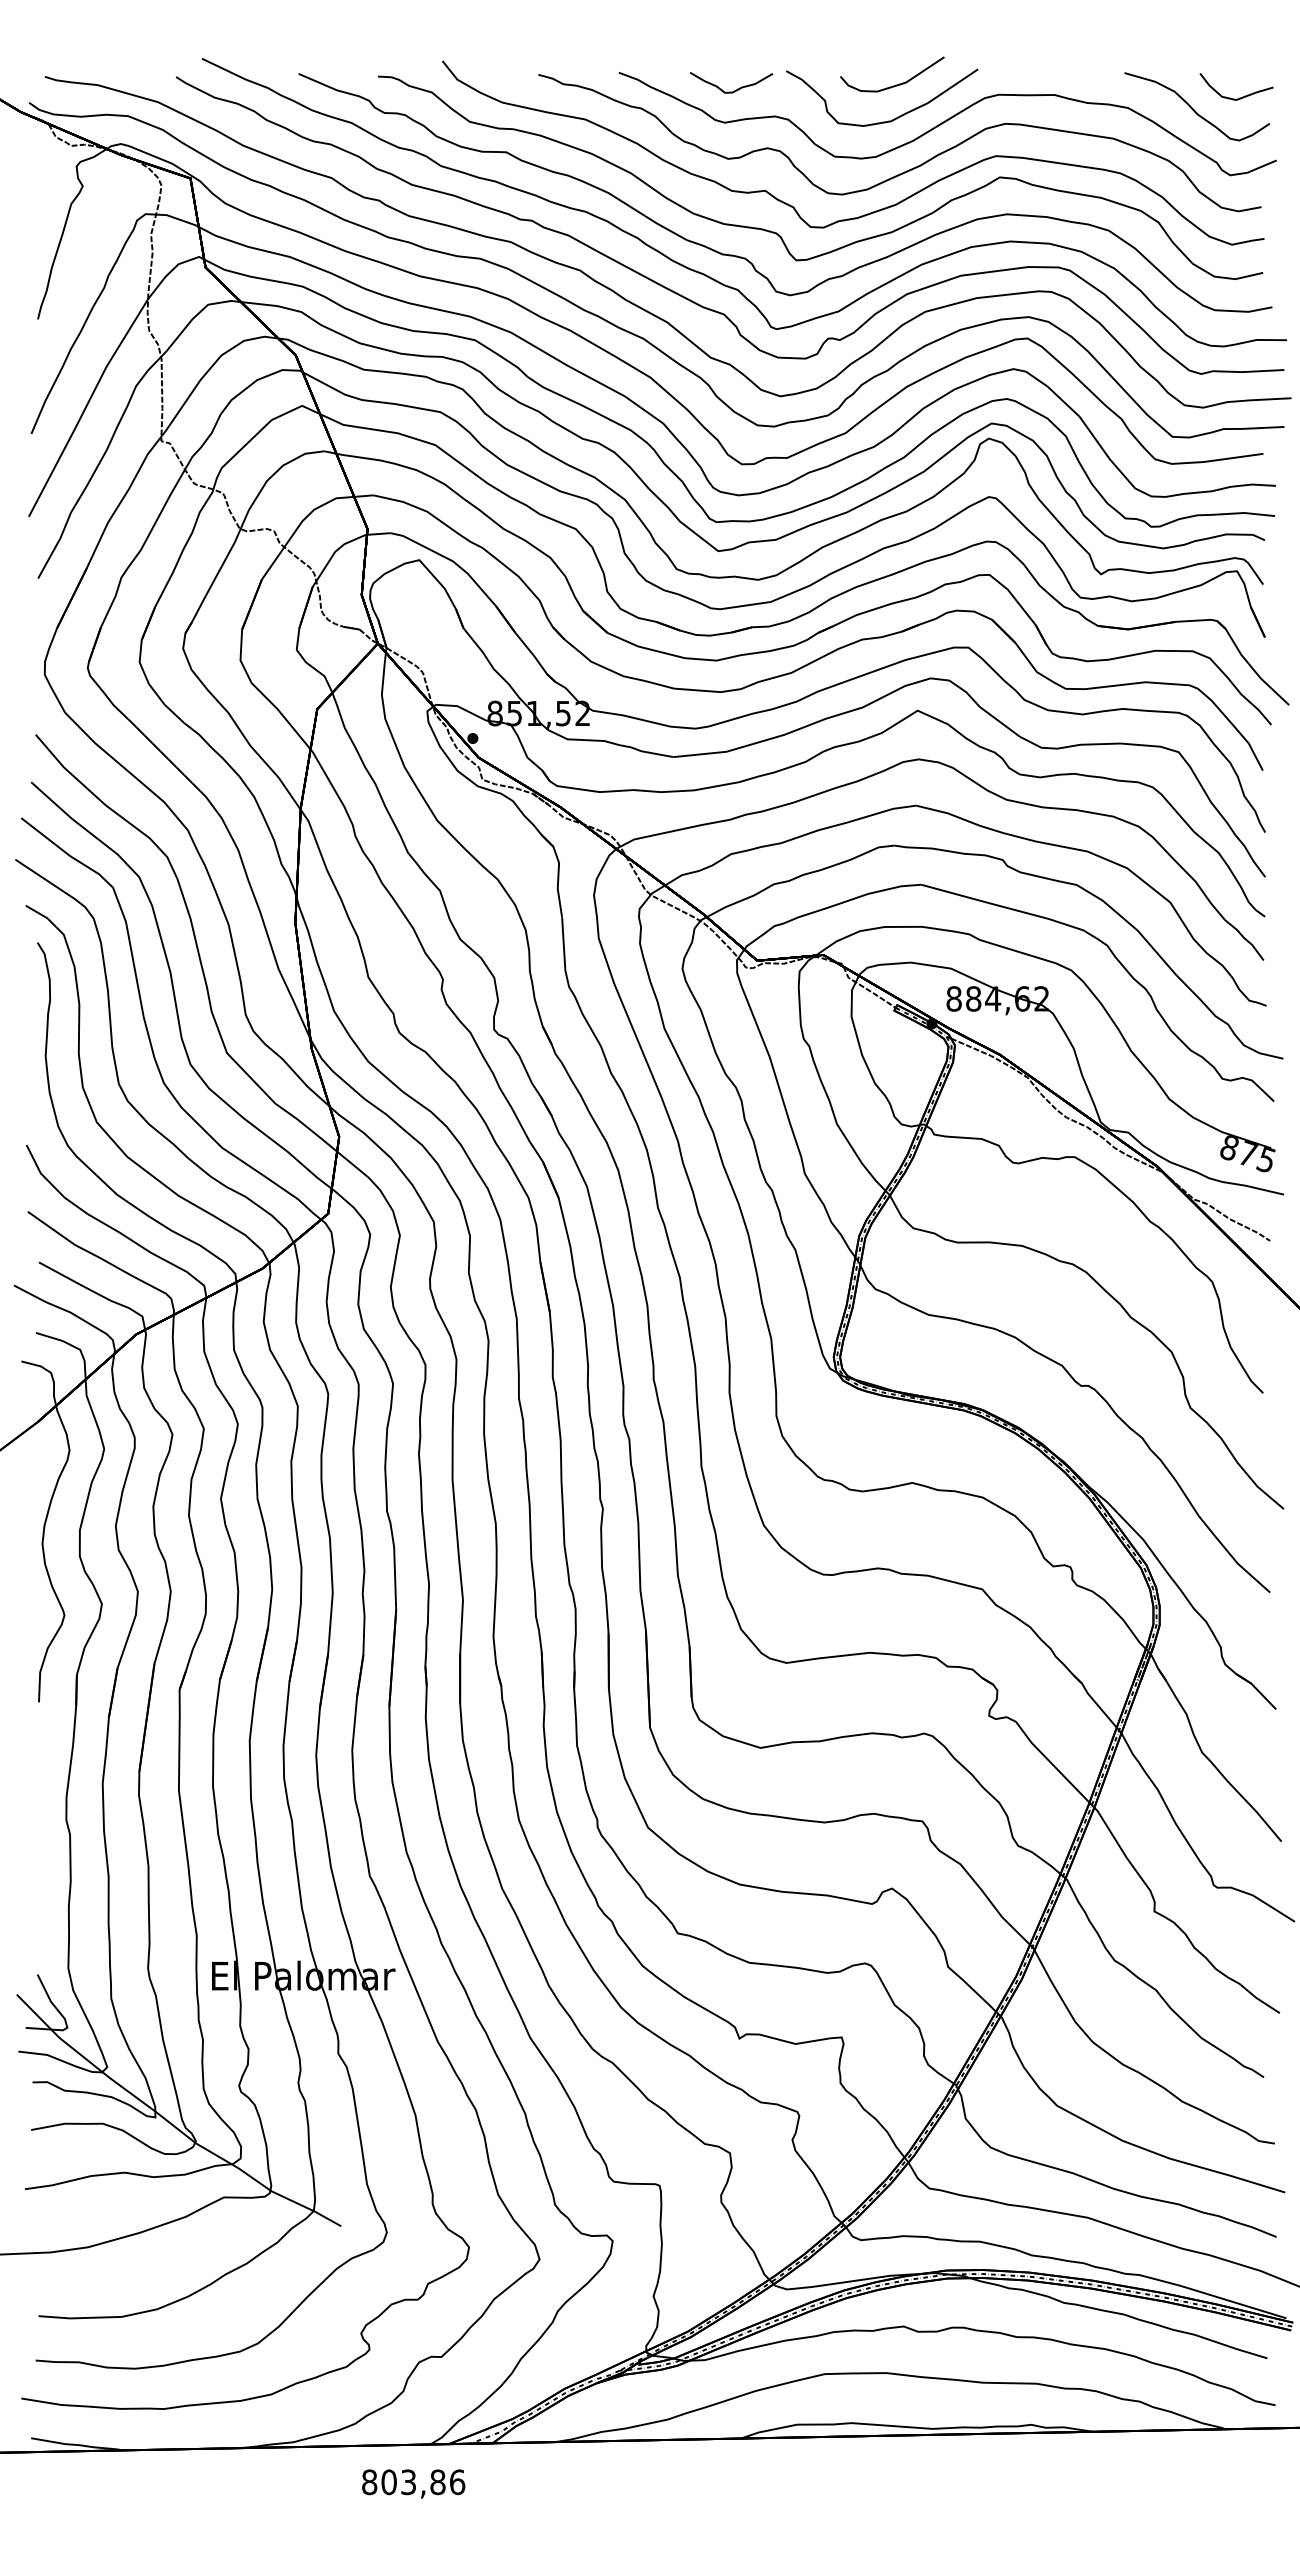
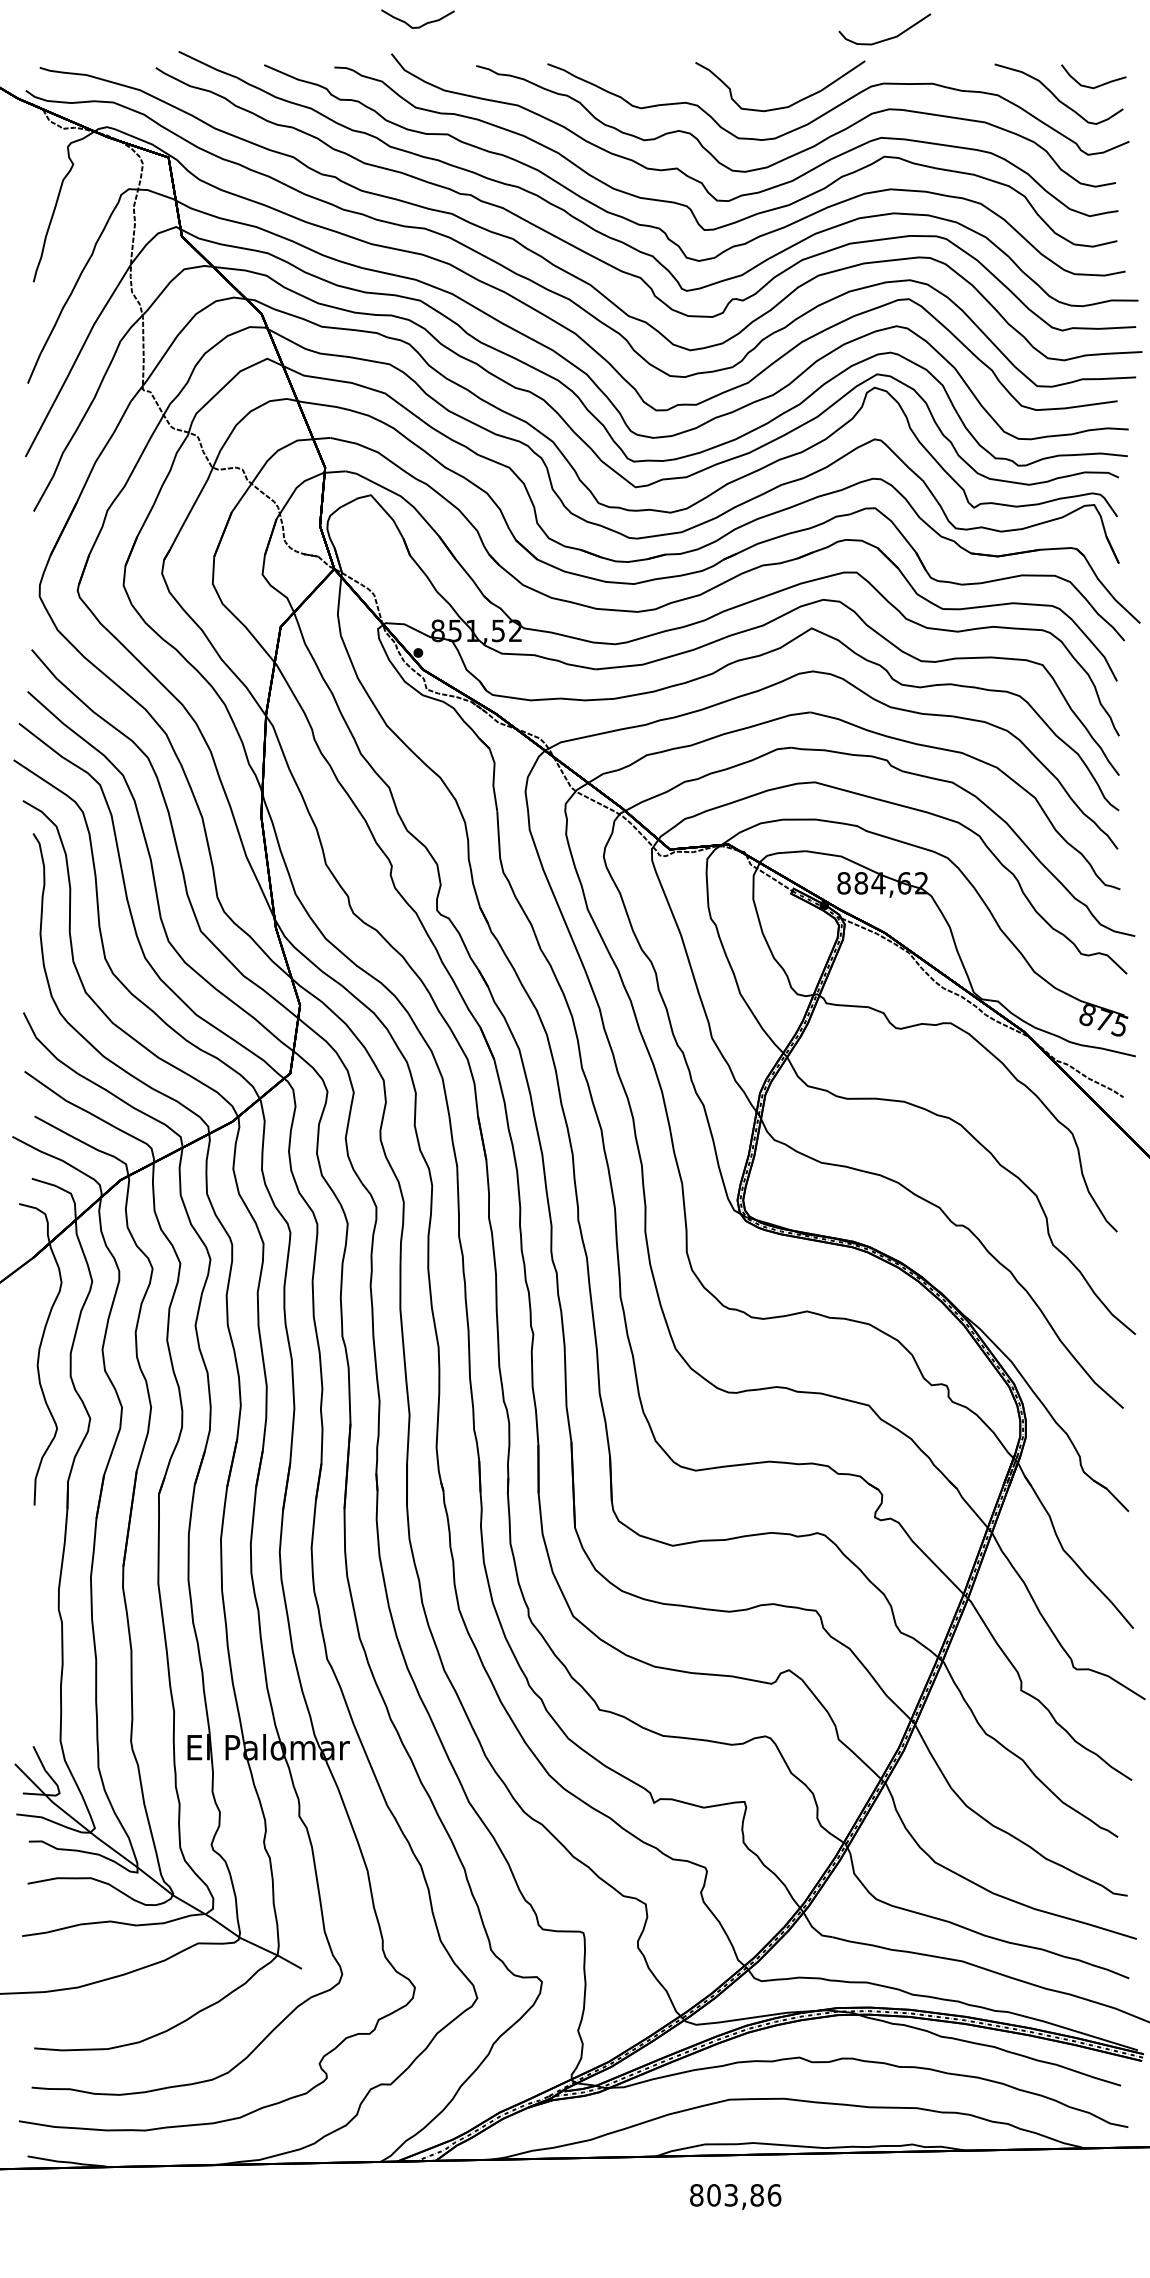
curve: (896, 84) -> (888, 38), moved
curve: (737, 88) -> (423, 24), moved
text: (413, 2483) -> (735, 2196), moved

